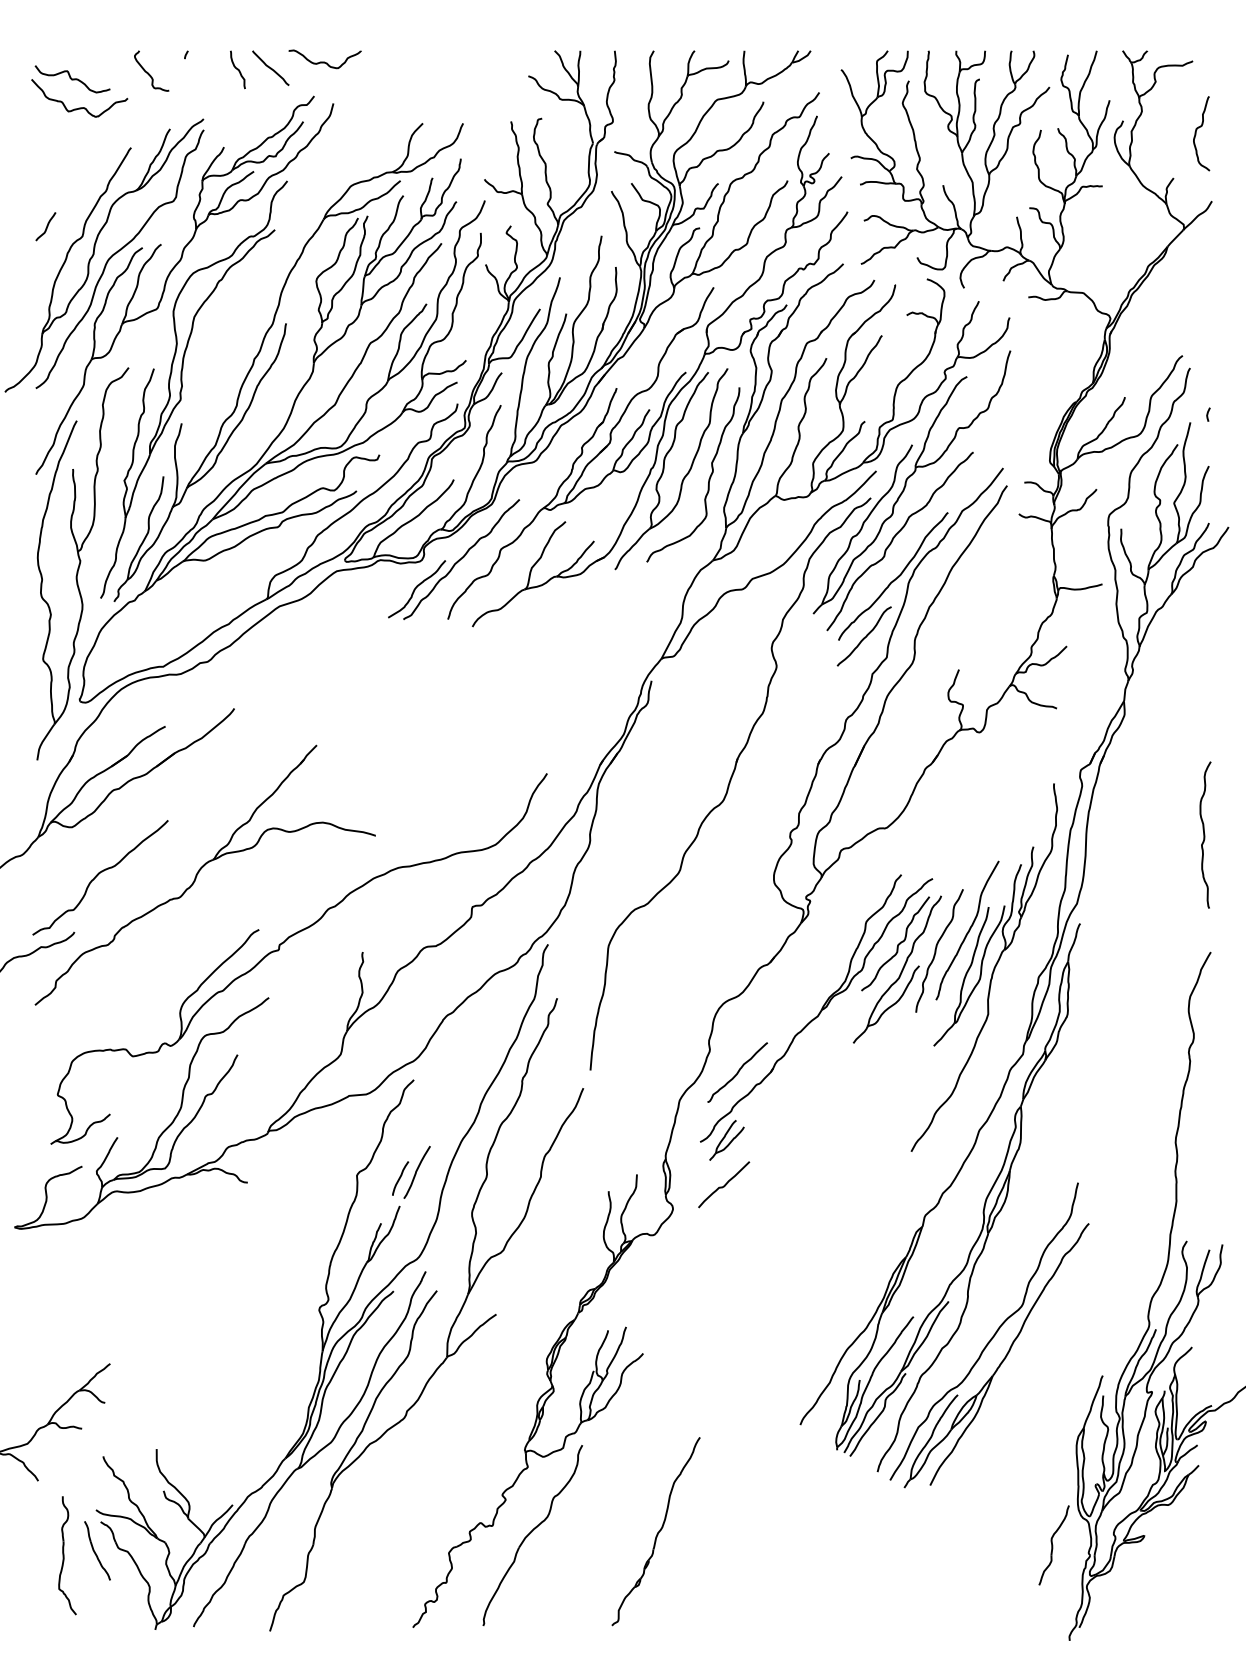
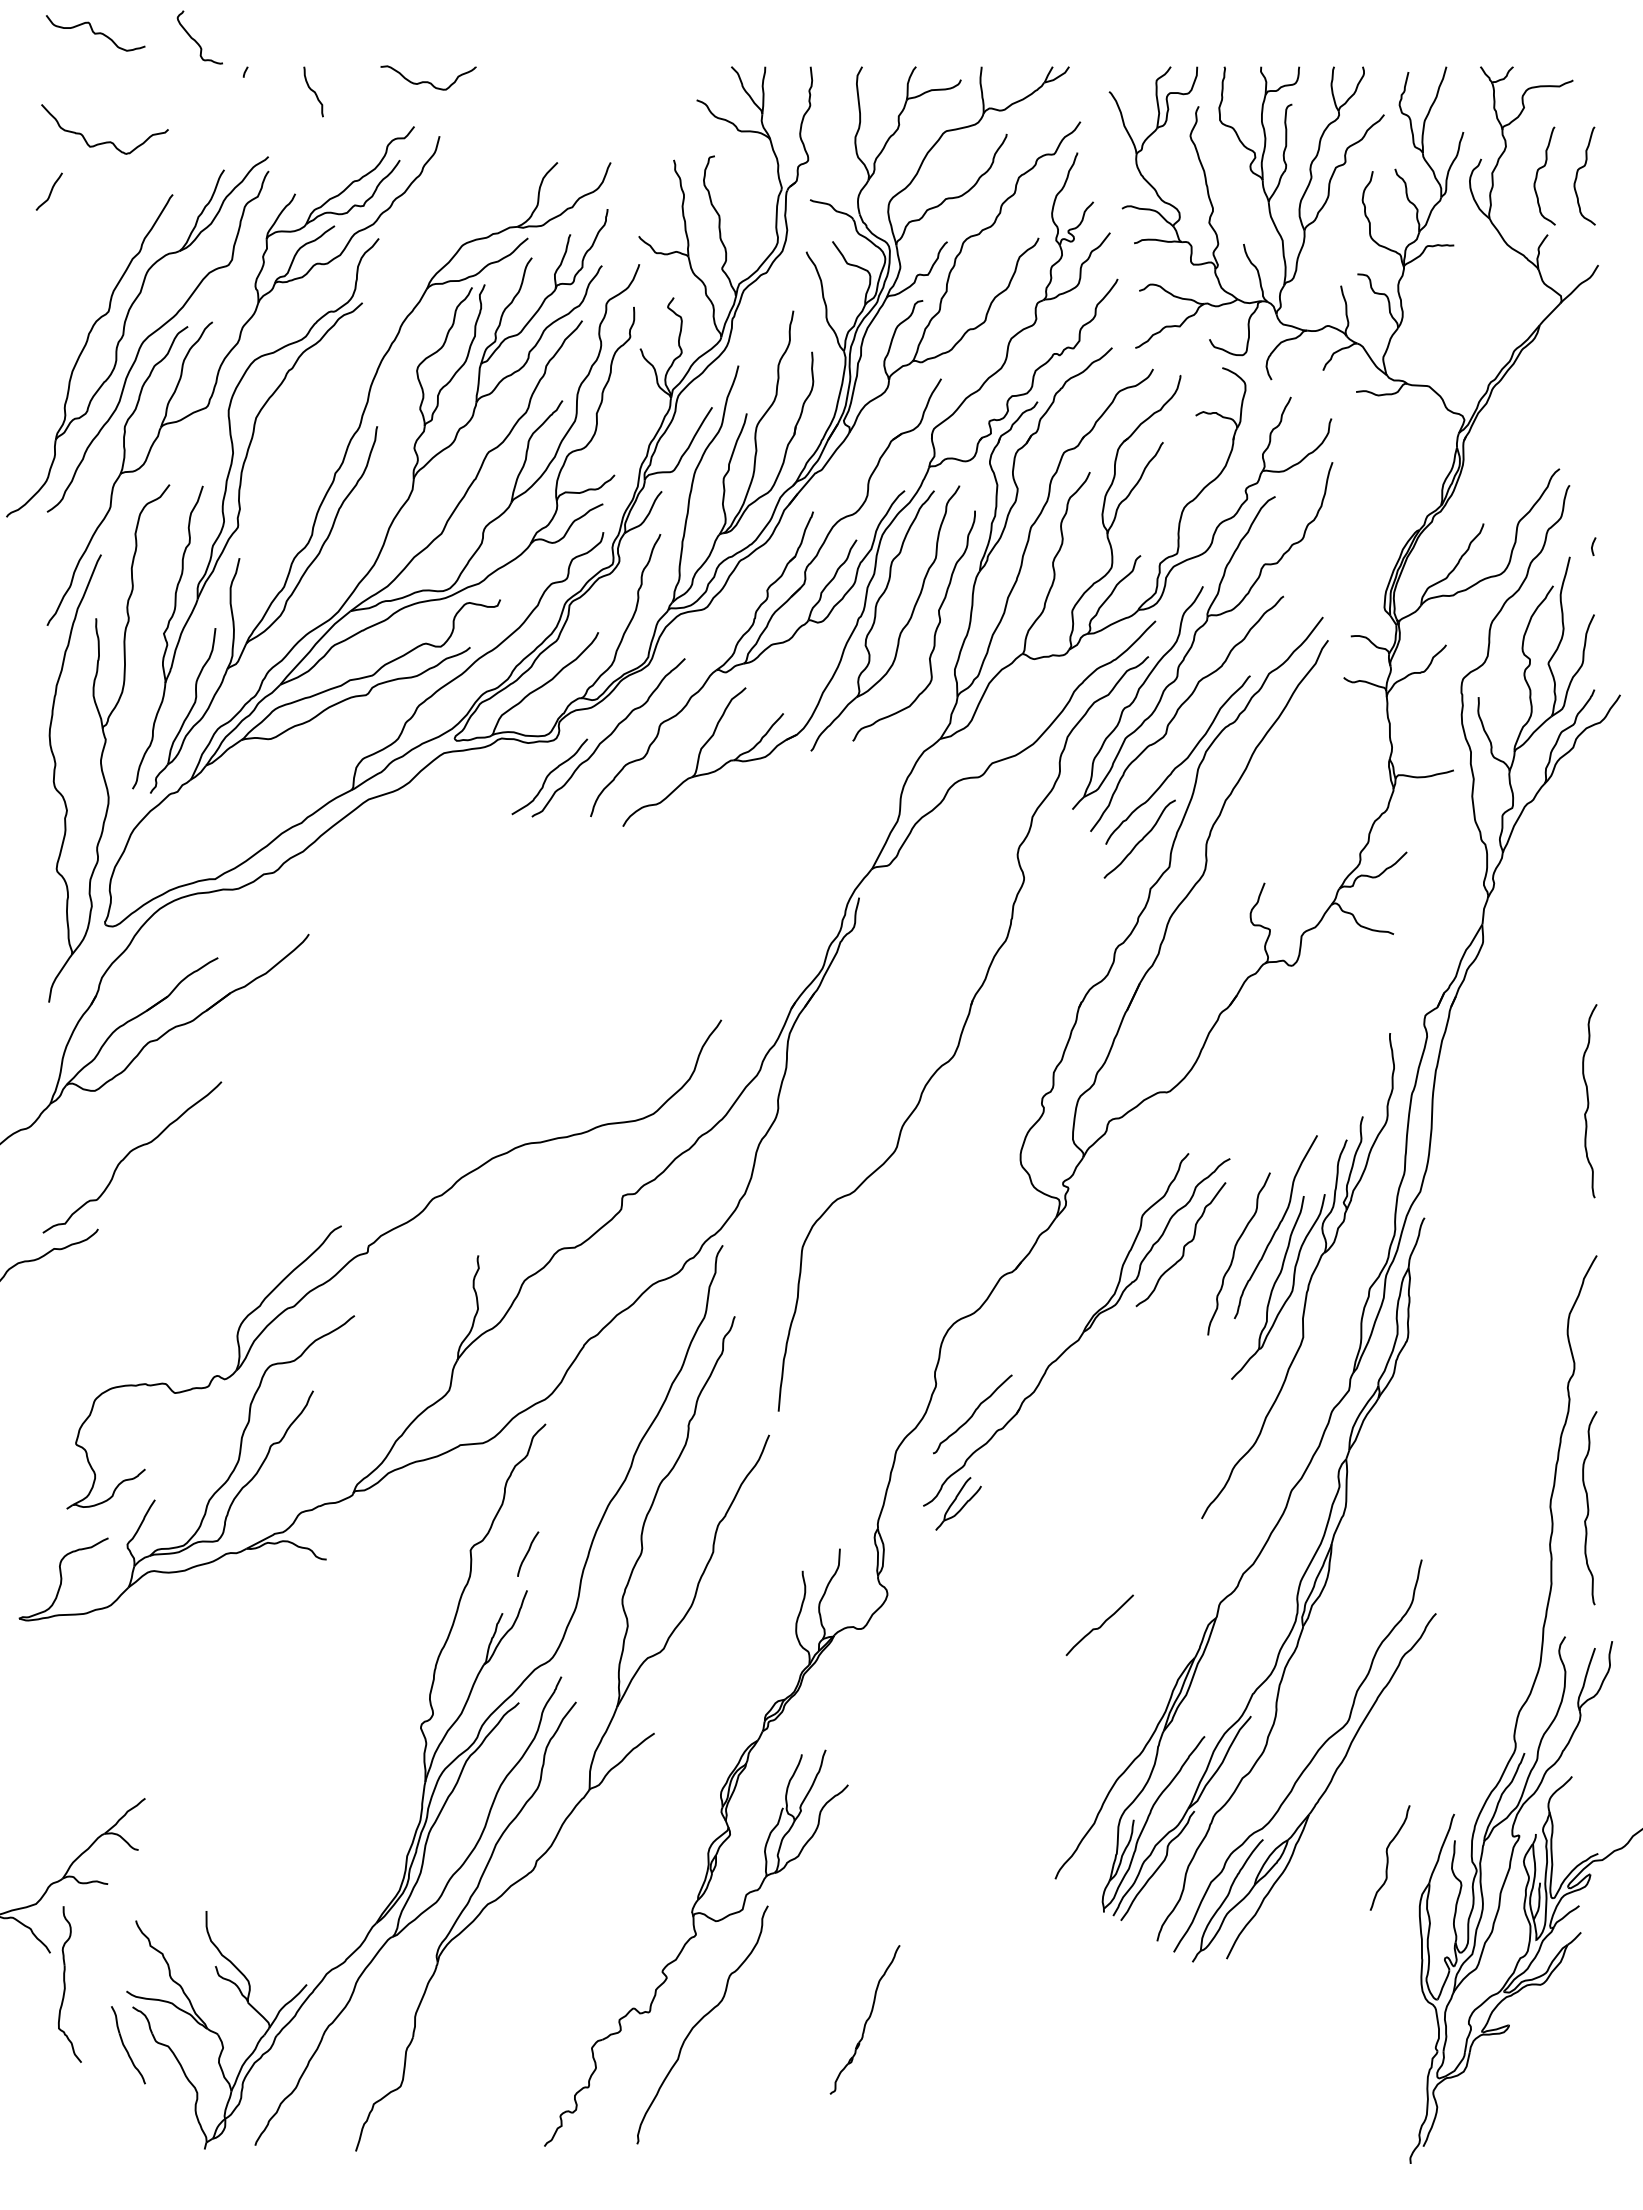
curve: (270, 68) -> (356, 89), removed
curve: (149, 73) -> (196, 40), moved
curve: (72, 79) -> (95, 33), moved
curve: (1166, 130) -> (1538, 172), added
curve: (46, 227) -> (49, 192), moved
part: (200, 870) -> (264, 1147), removed
part: (901, 971) -> (1188, 1280), removed
curve: (1205, 1143) -> (1589, 1508), added
curve: (416, 1171) -> (549, 1545), removed
curve: (724, 1184) -> (1100, 1625), moved
part: (655, 1531) -> (864, 2019), size x0.6
part: (1053, 1545) -> (1389, 1857), moved
part: (67, 1555) -> (69, 1984), moved

